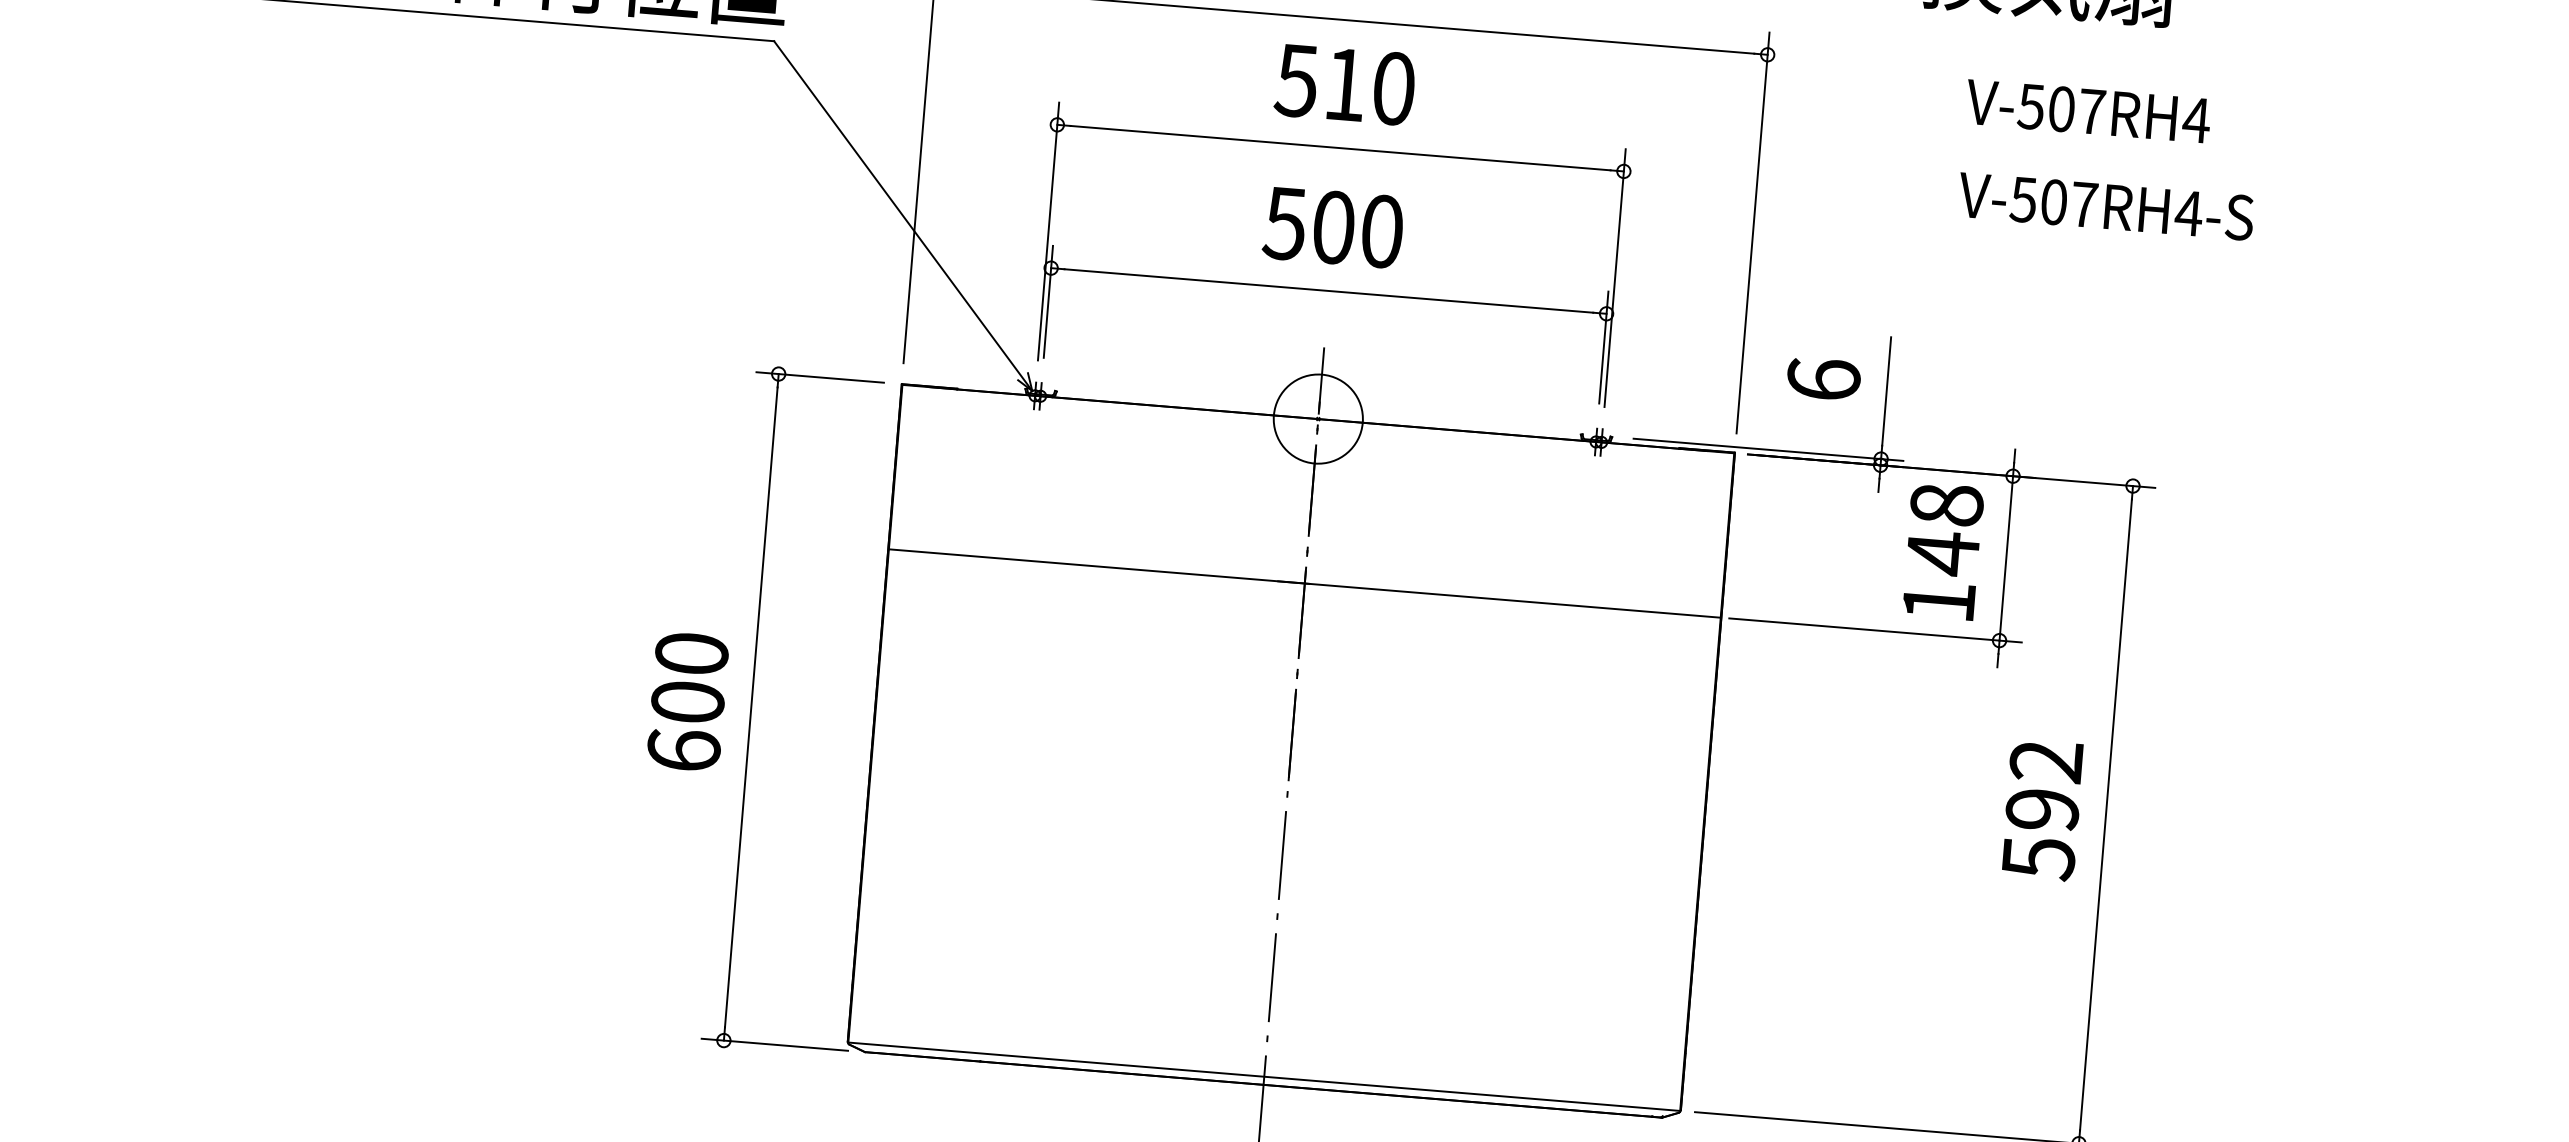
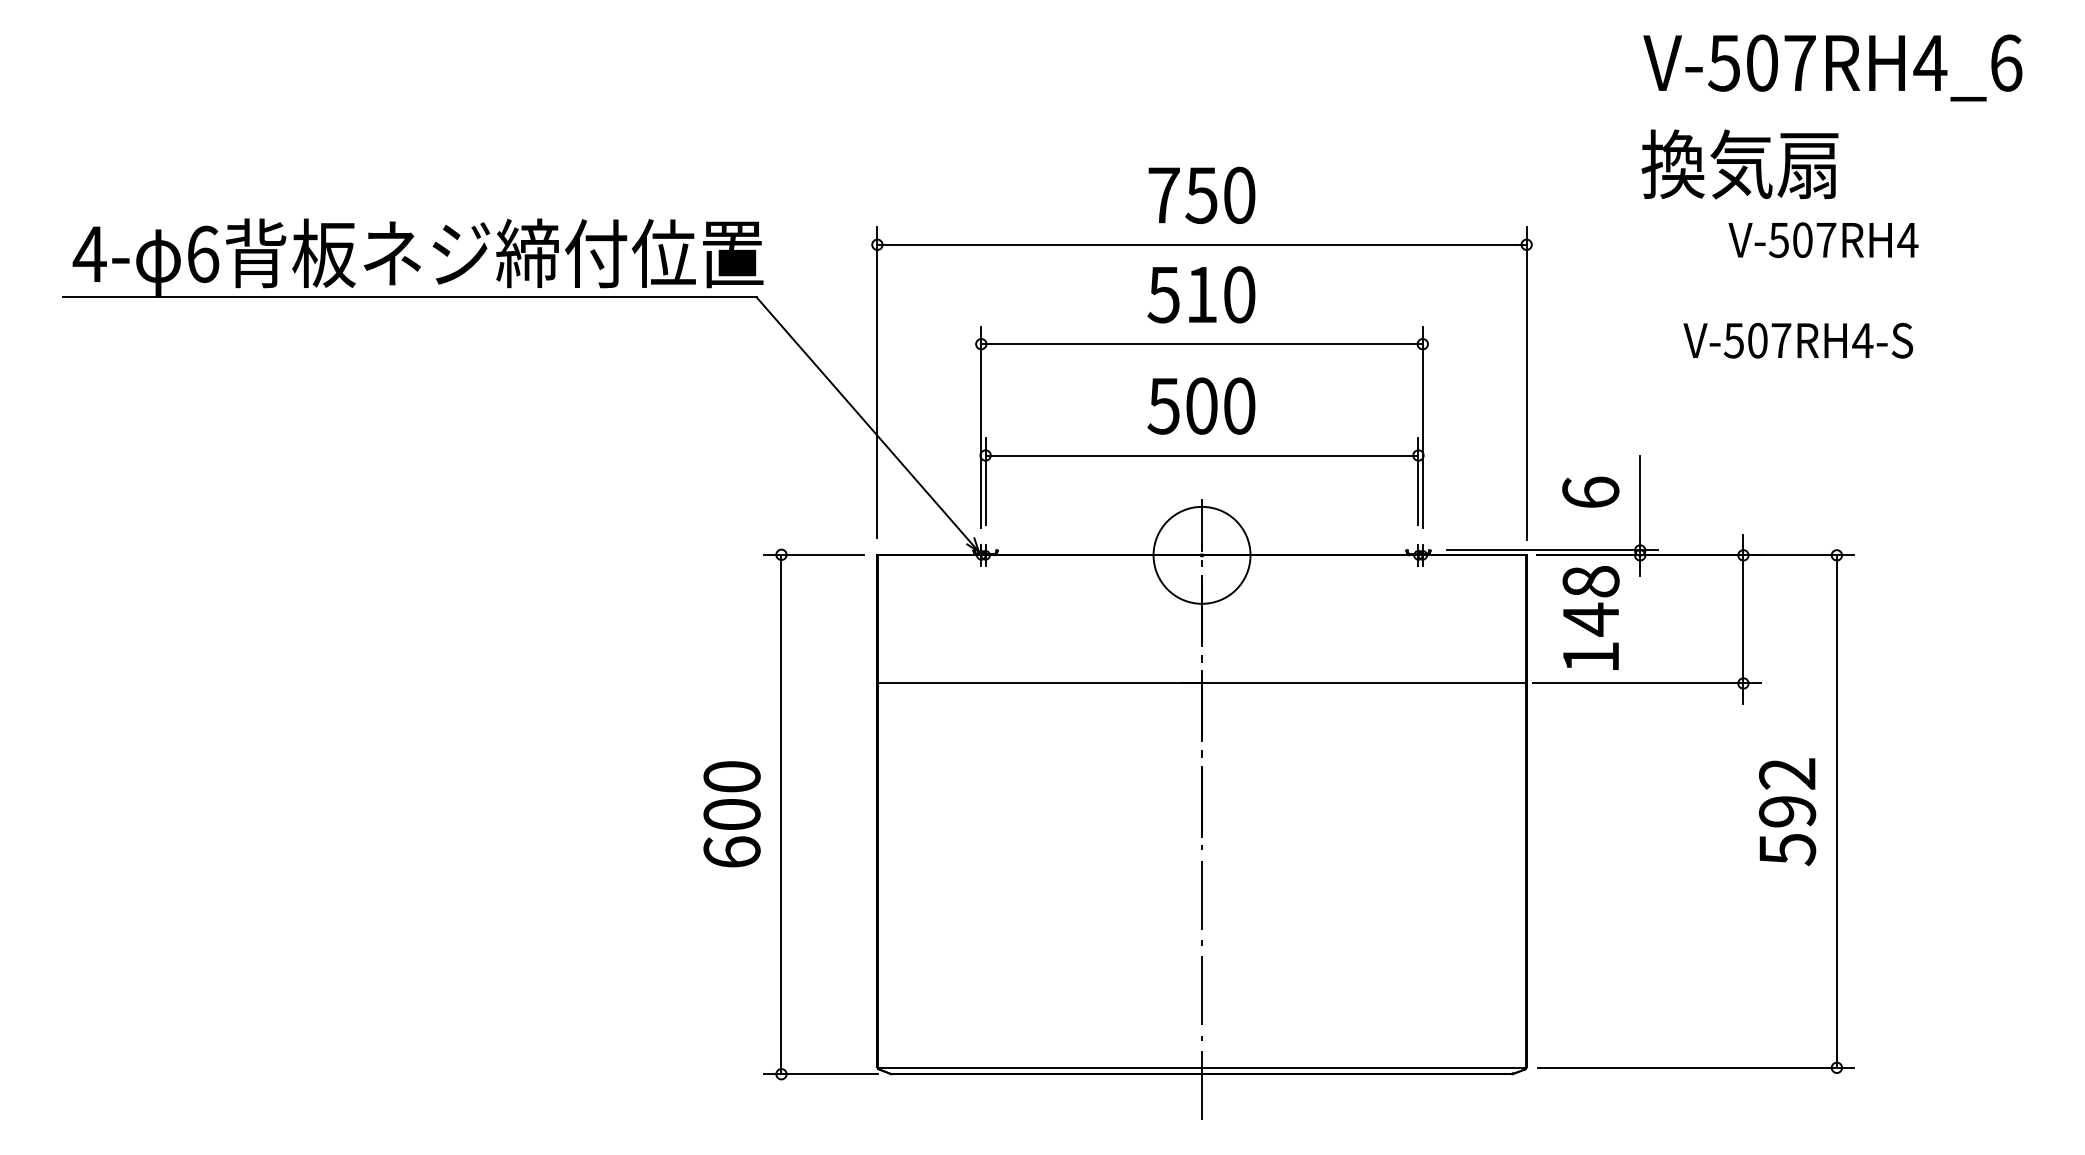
text: (2088, 111) -> (1823, 240), moved
circle: (1317, 417) -> (1201, 554), size x1.4
text: (1942, 550) -> (1590, 617), moved

